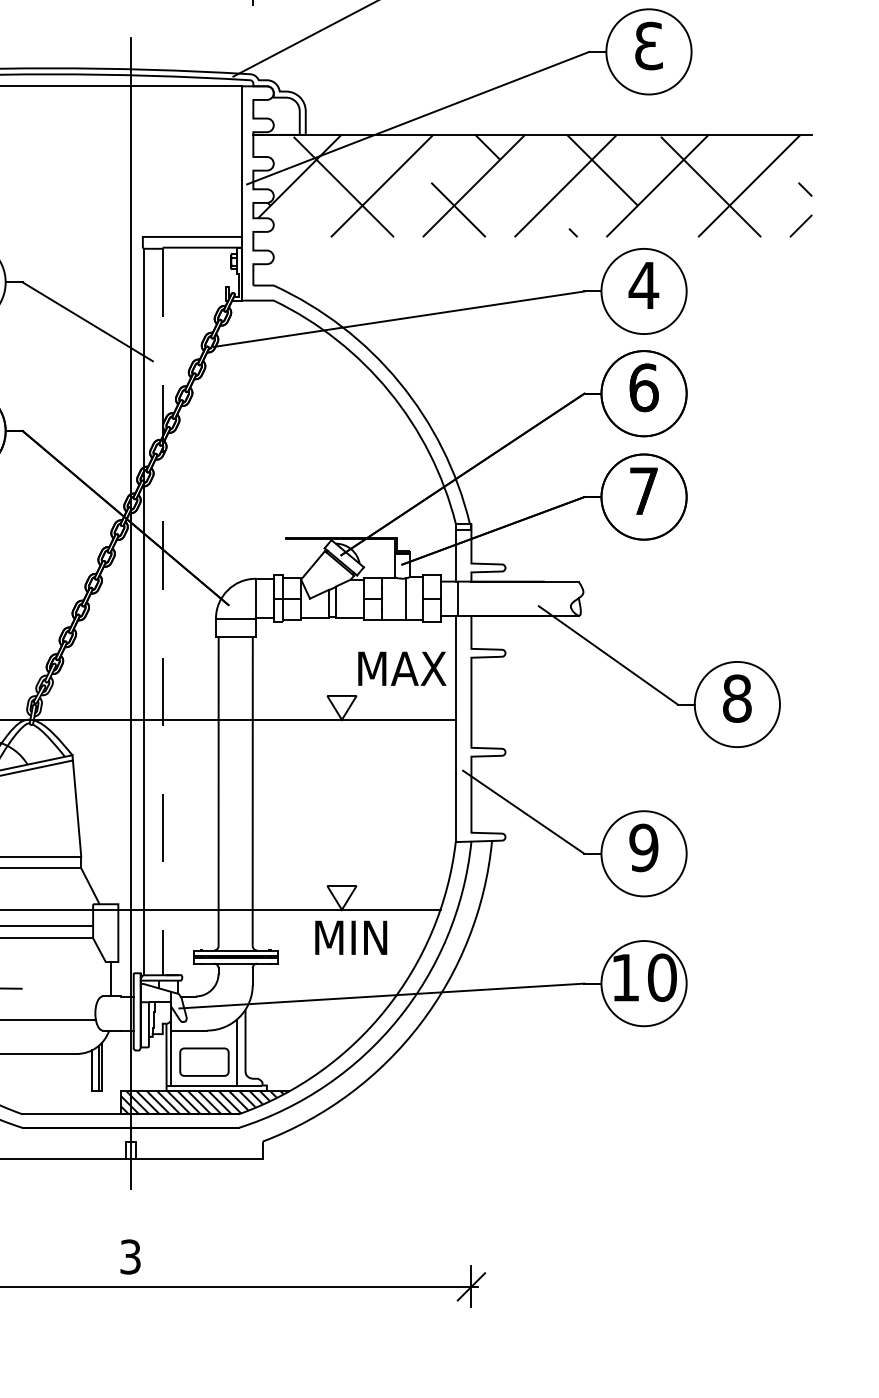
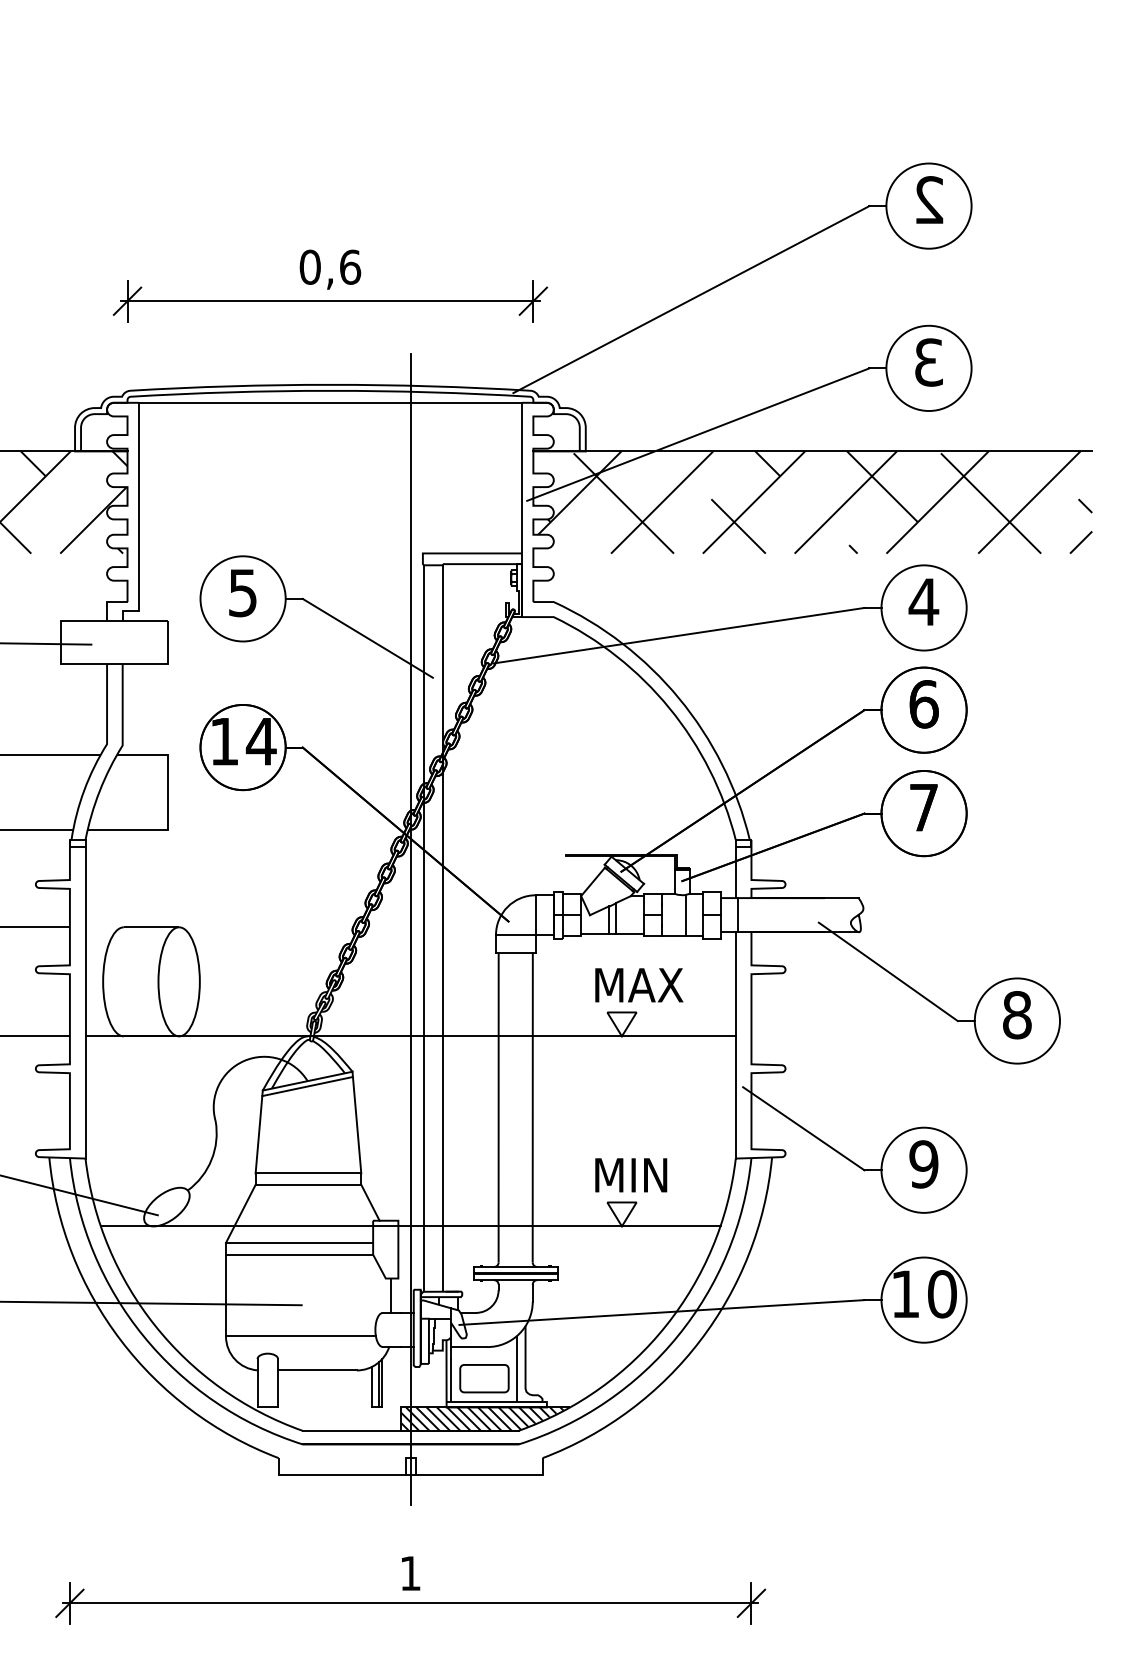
line: (162, 613) -> (442, 929), dashed -> solid
text: (402, 669) -> (639, 985), moved
text: (351, 938) -> (631, 1175), moved
text: (130, 1257) -> (410, 1573), 3 -> 1

